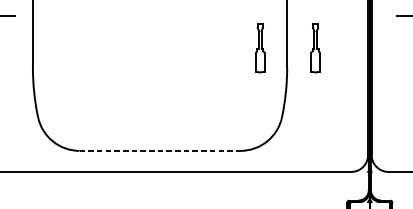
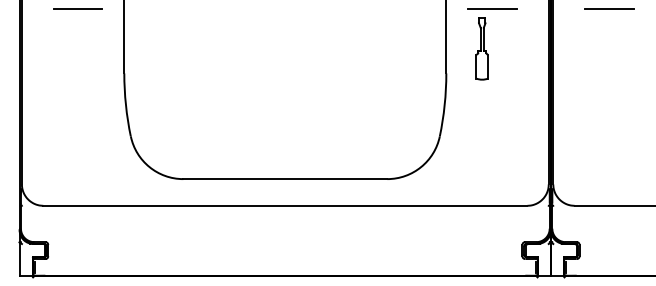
line: (323, 16) -> (492, 8), added
part: (259, 47) -> (411, 48), removed
line: (160, 151) -> (285, 179), dashed -> solid

